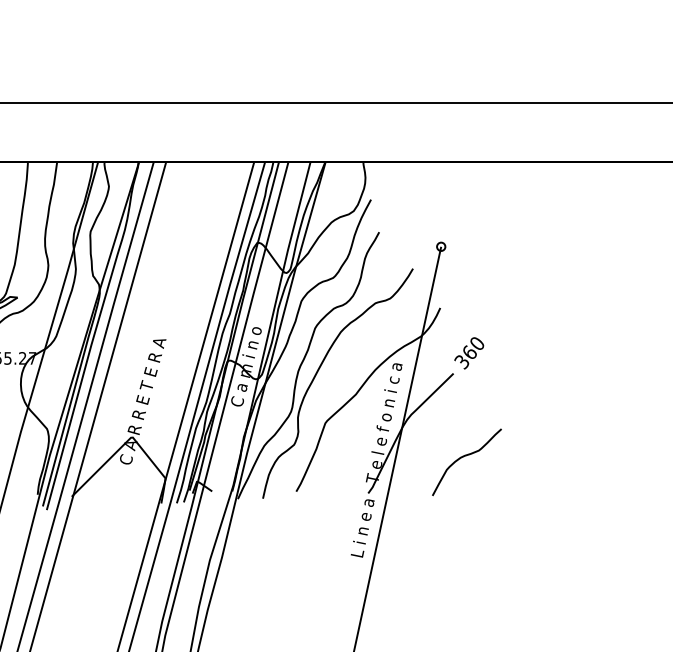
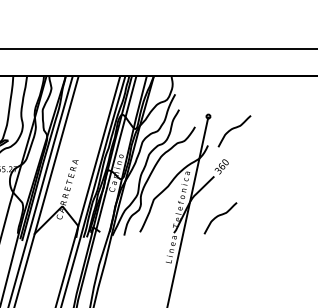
curve: (494, 274) -> (233, 129), added

